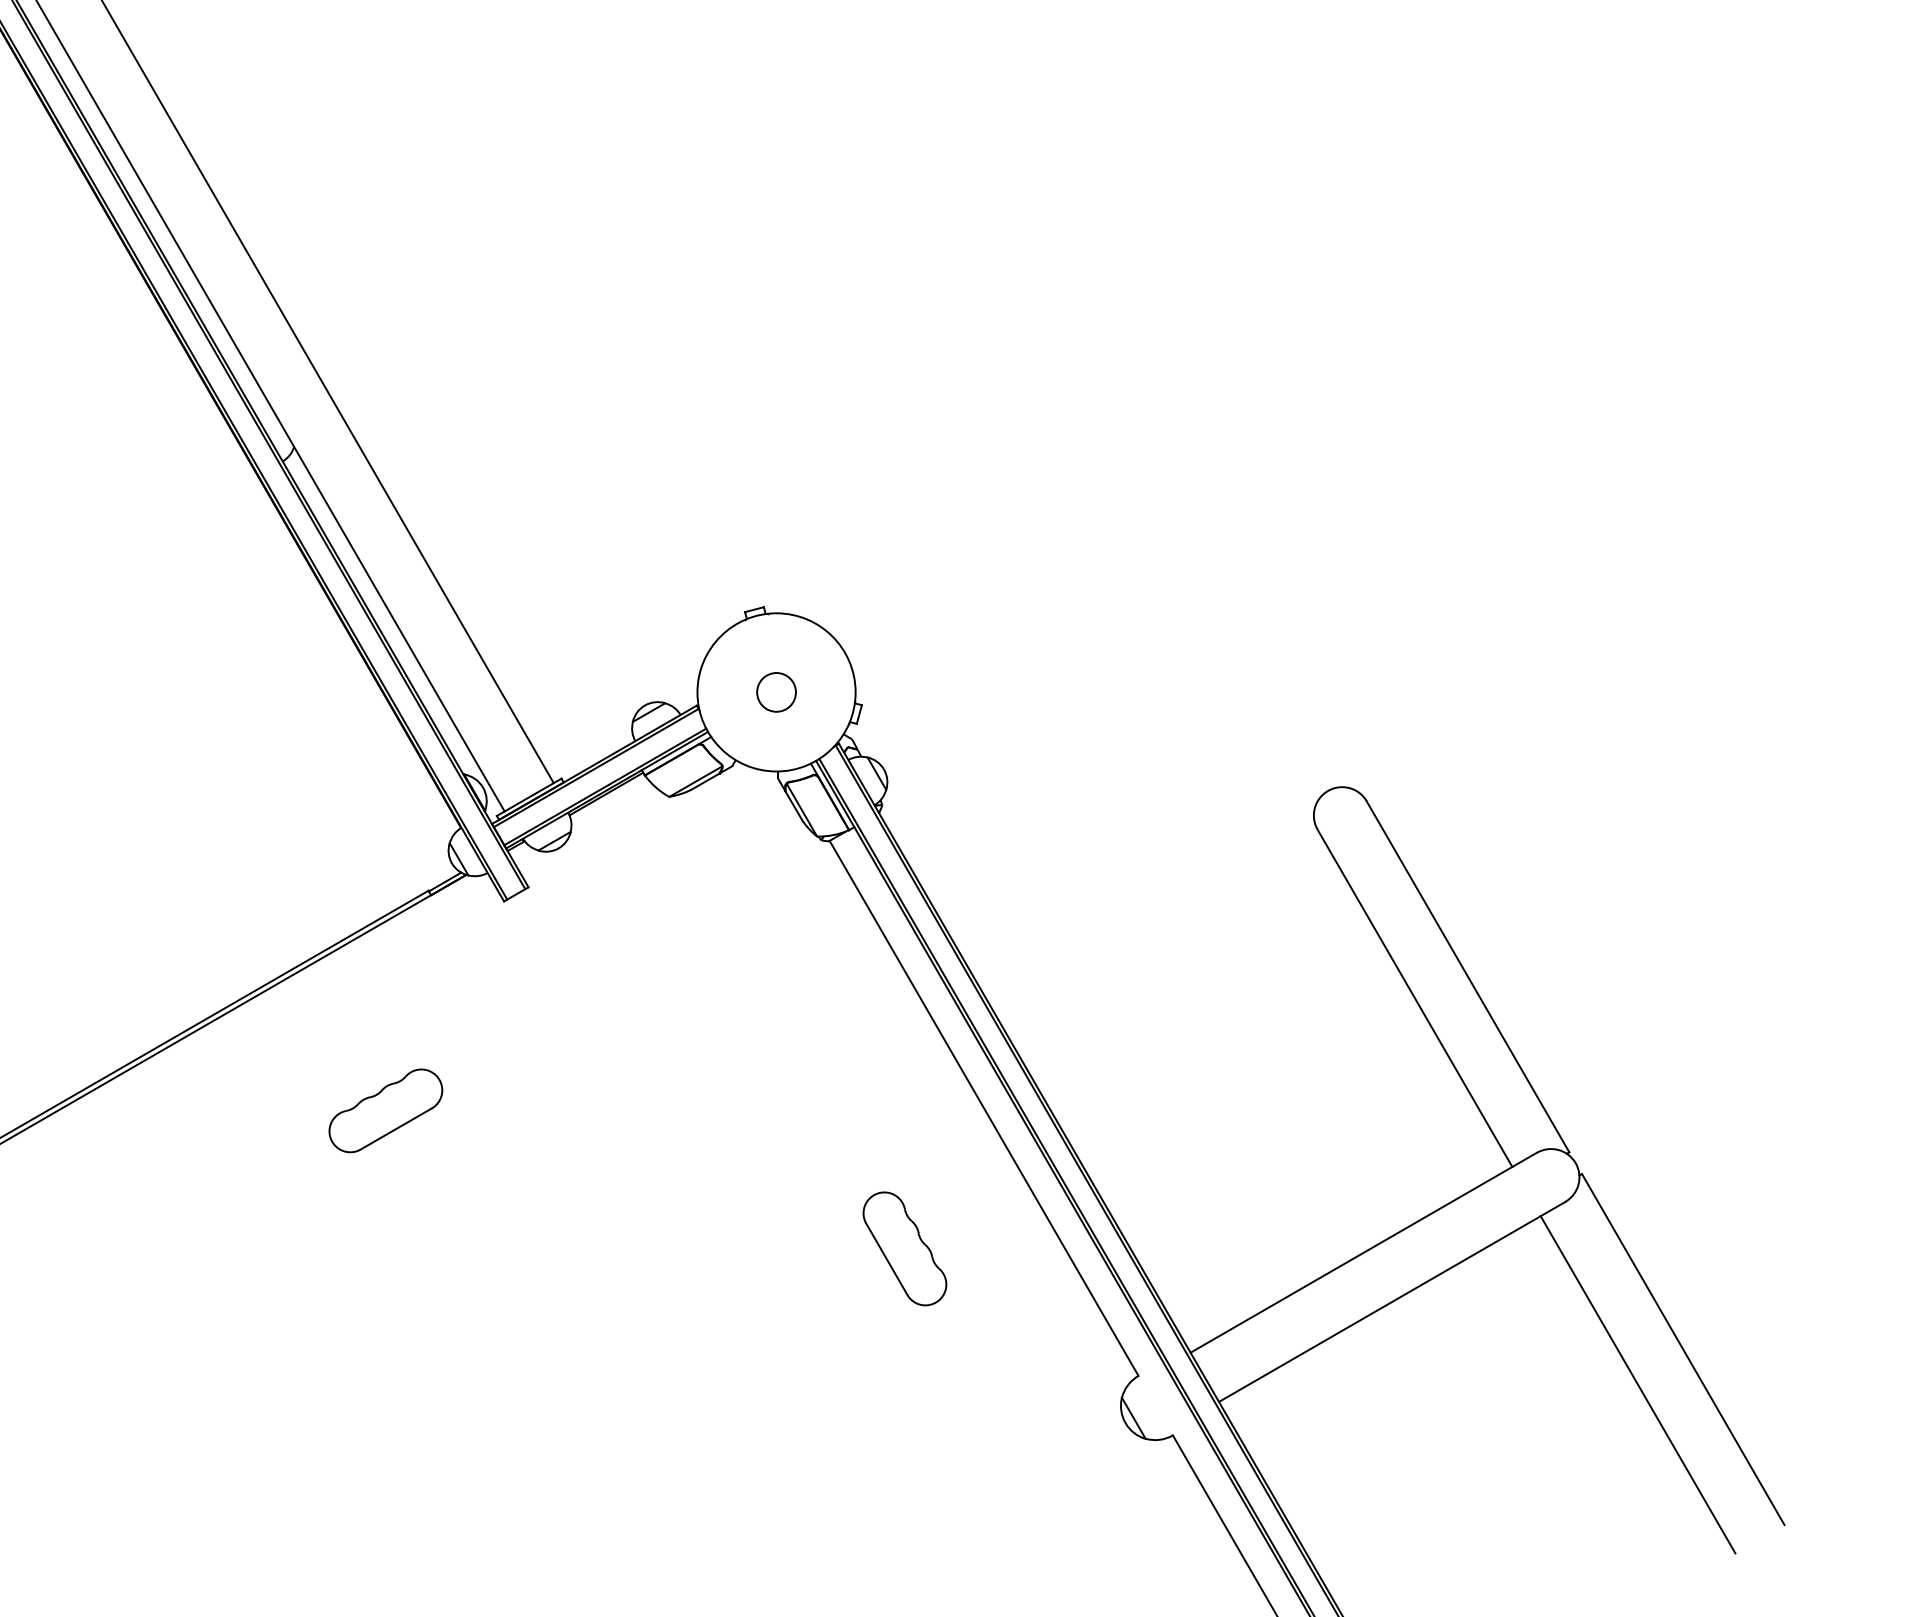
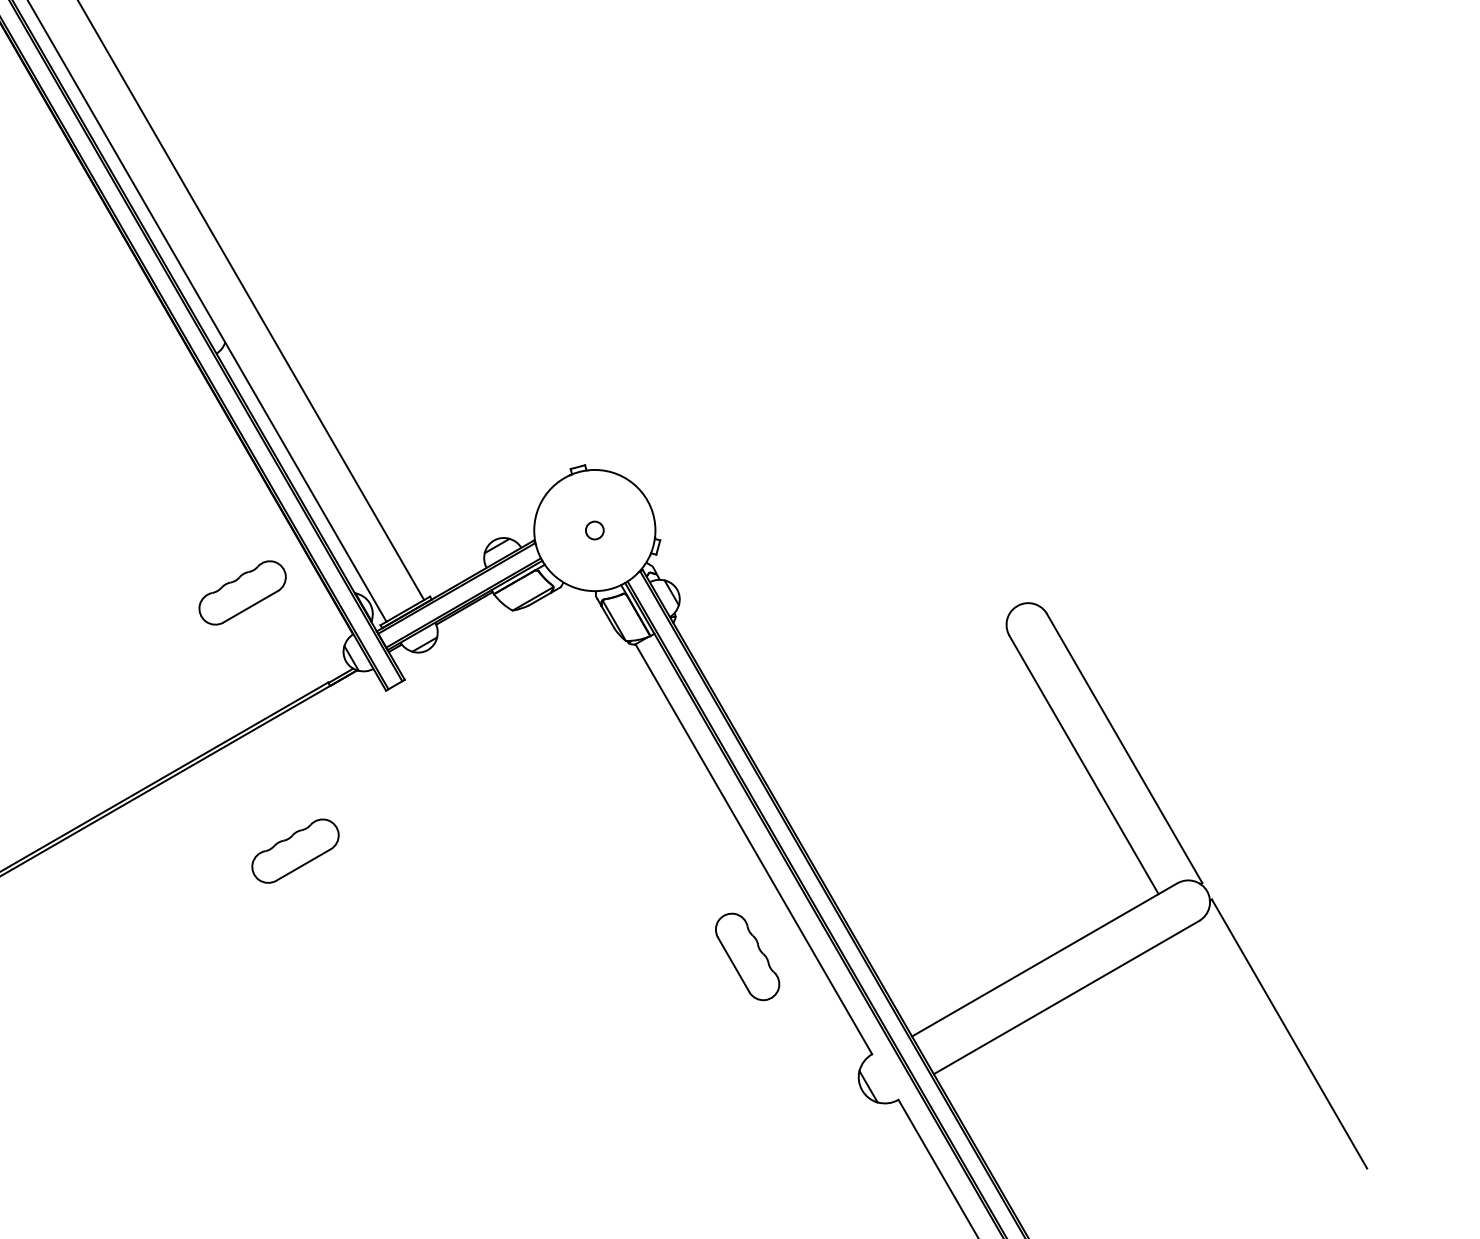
circle: (776, 692) -> (594, 530), size x0.6
part: (316, 773) -> (242, 592), added
part: (904, 1248) -> (747, 956), moved
line: (1637, 1384) -> (1254, 1060), removed

